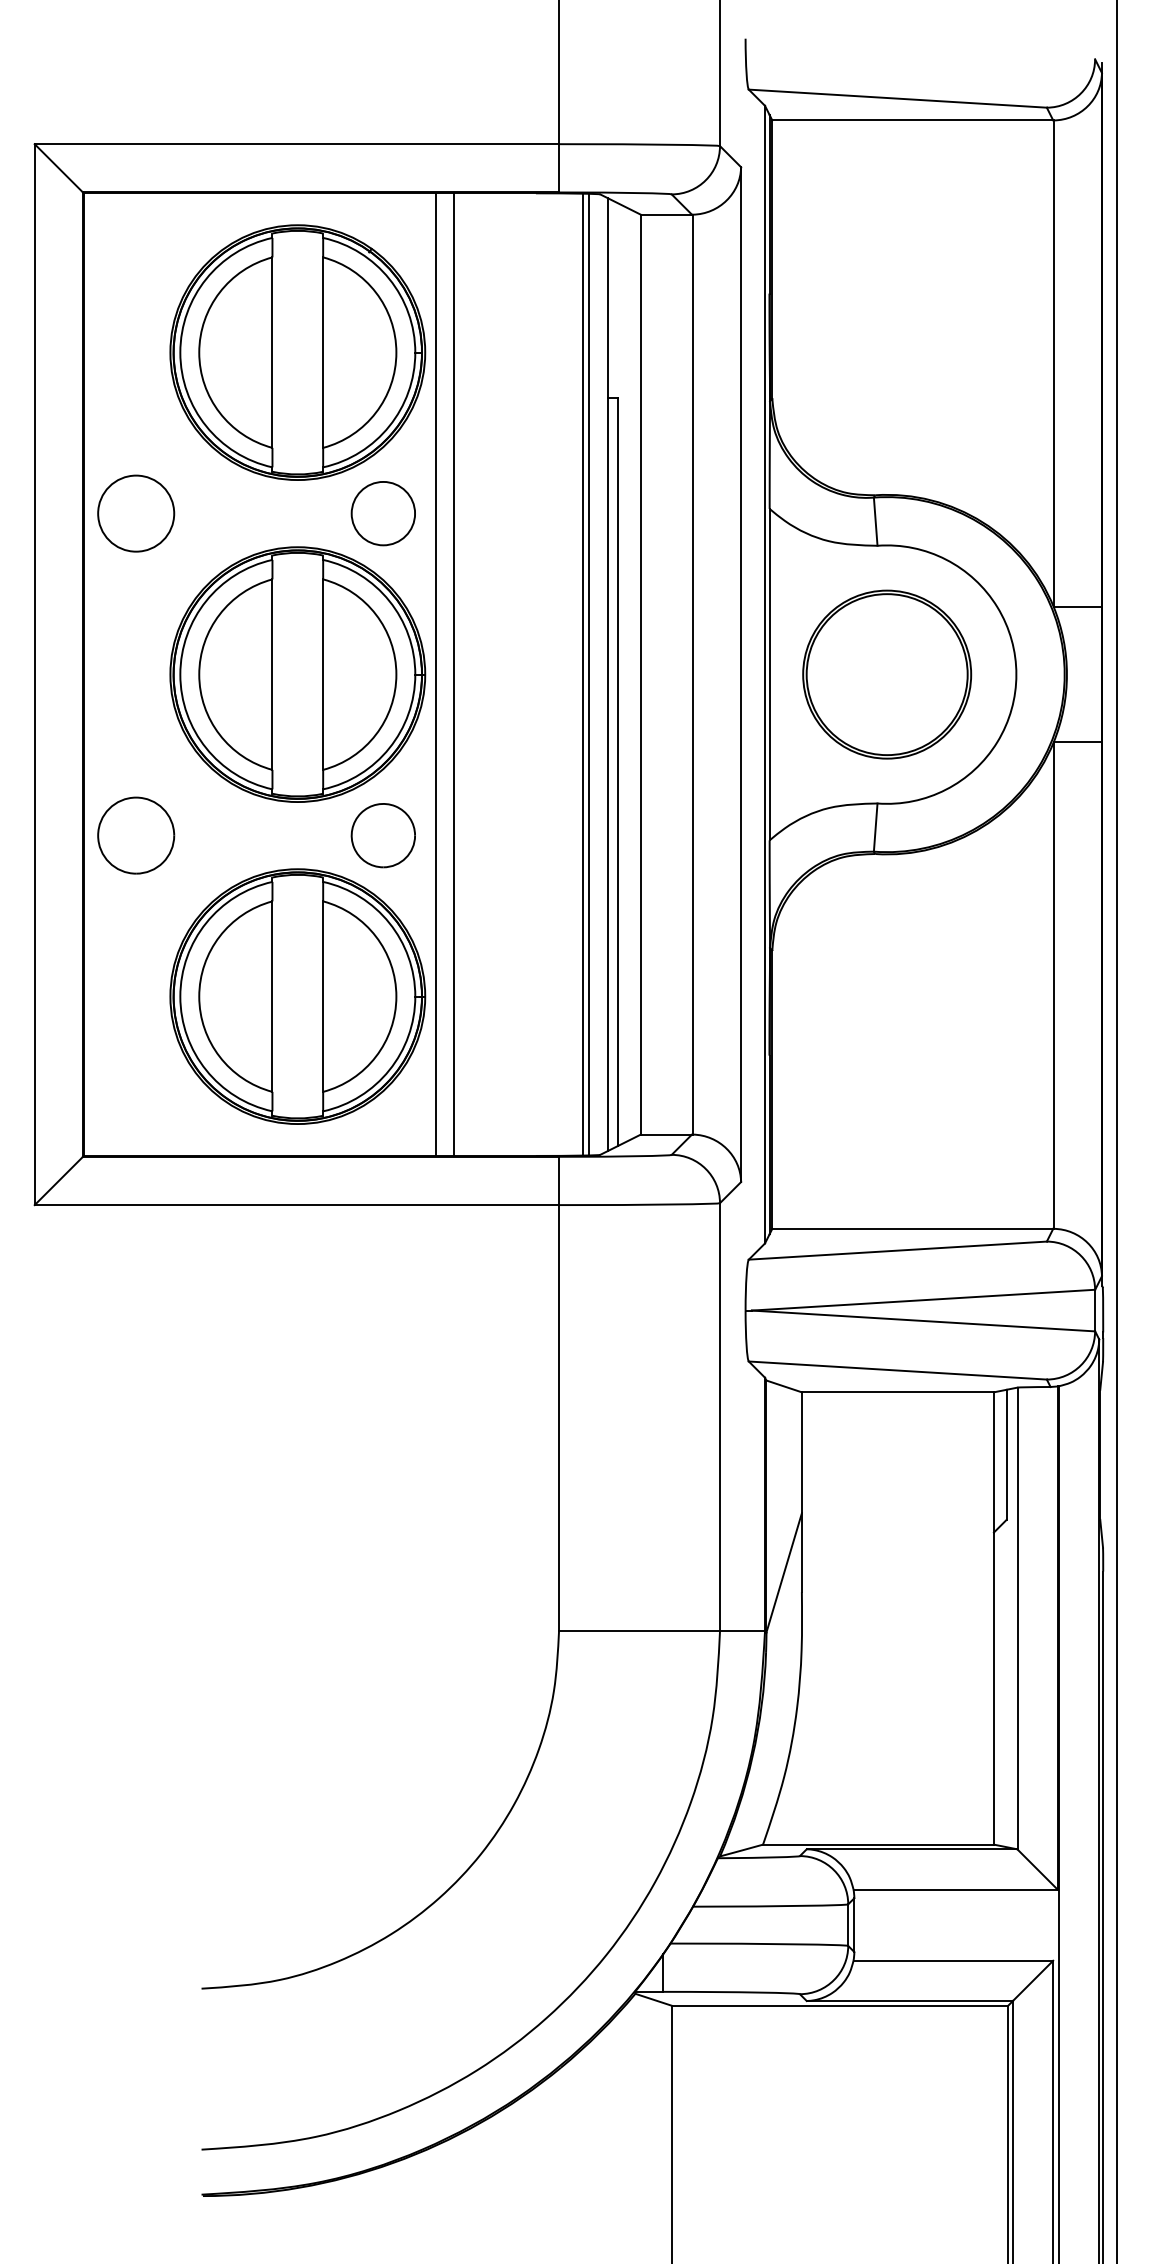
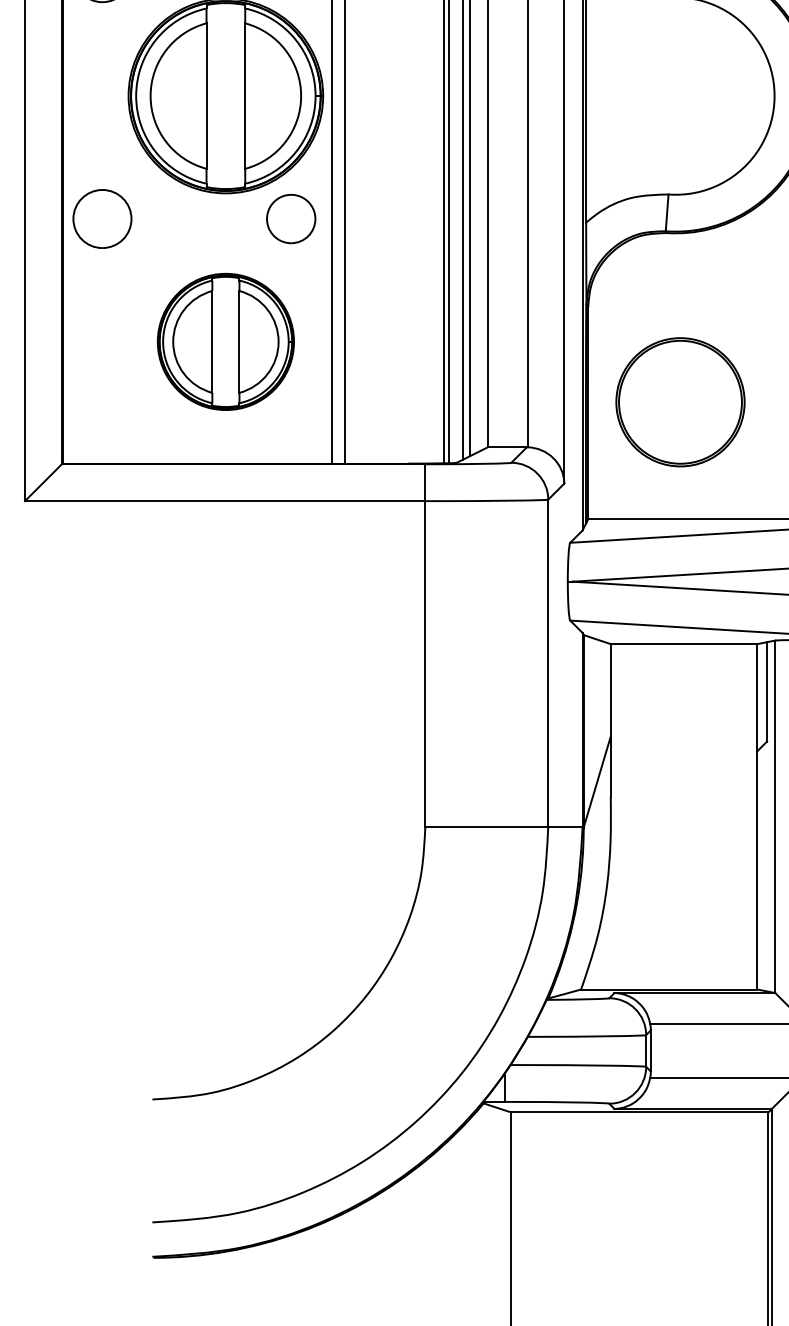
part: (887, 674) -> (680, 402), moved
part: (297, 996) -> (225, 341), size x0.7

